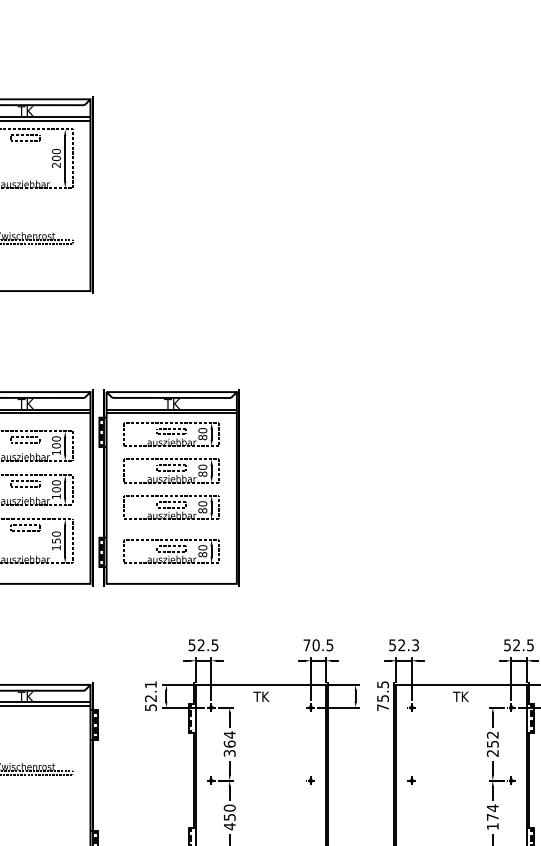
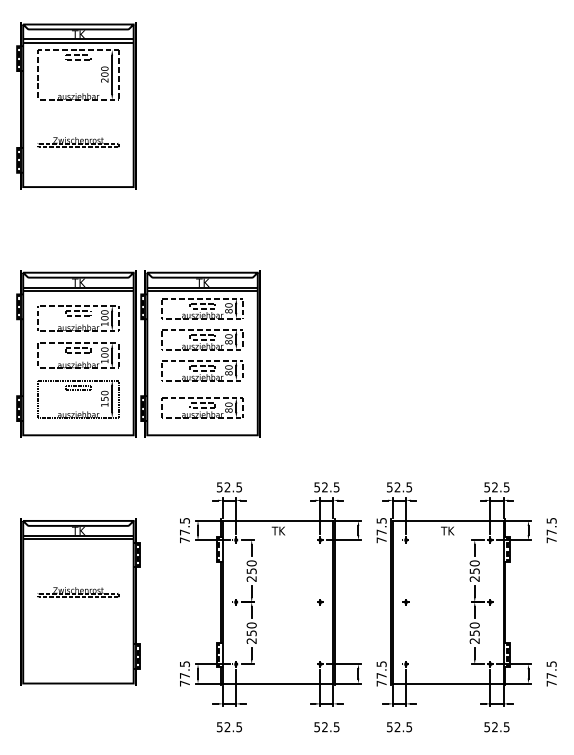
text: (414, 644) -> (408, 486), 52.3 -> 52.5
text: (312, 645) -> (321, 487), 70.5 -> 52.5
text: (150, 696) -> (184, 530), 52.1 -> 77.5
text: (382, 698) -> (381, 532), 75.5 -> 77.5
text: (492, 735) -> (474, 563), 252 -> 250
text: (229, 743) -> (251, 570), 364 -> 250
text: (492, 816) -> (474, 632), 174 -> 250
text: (229, 825) -> (251, 640), 450 -> 250

